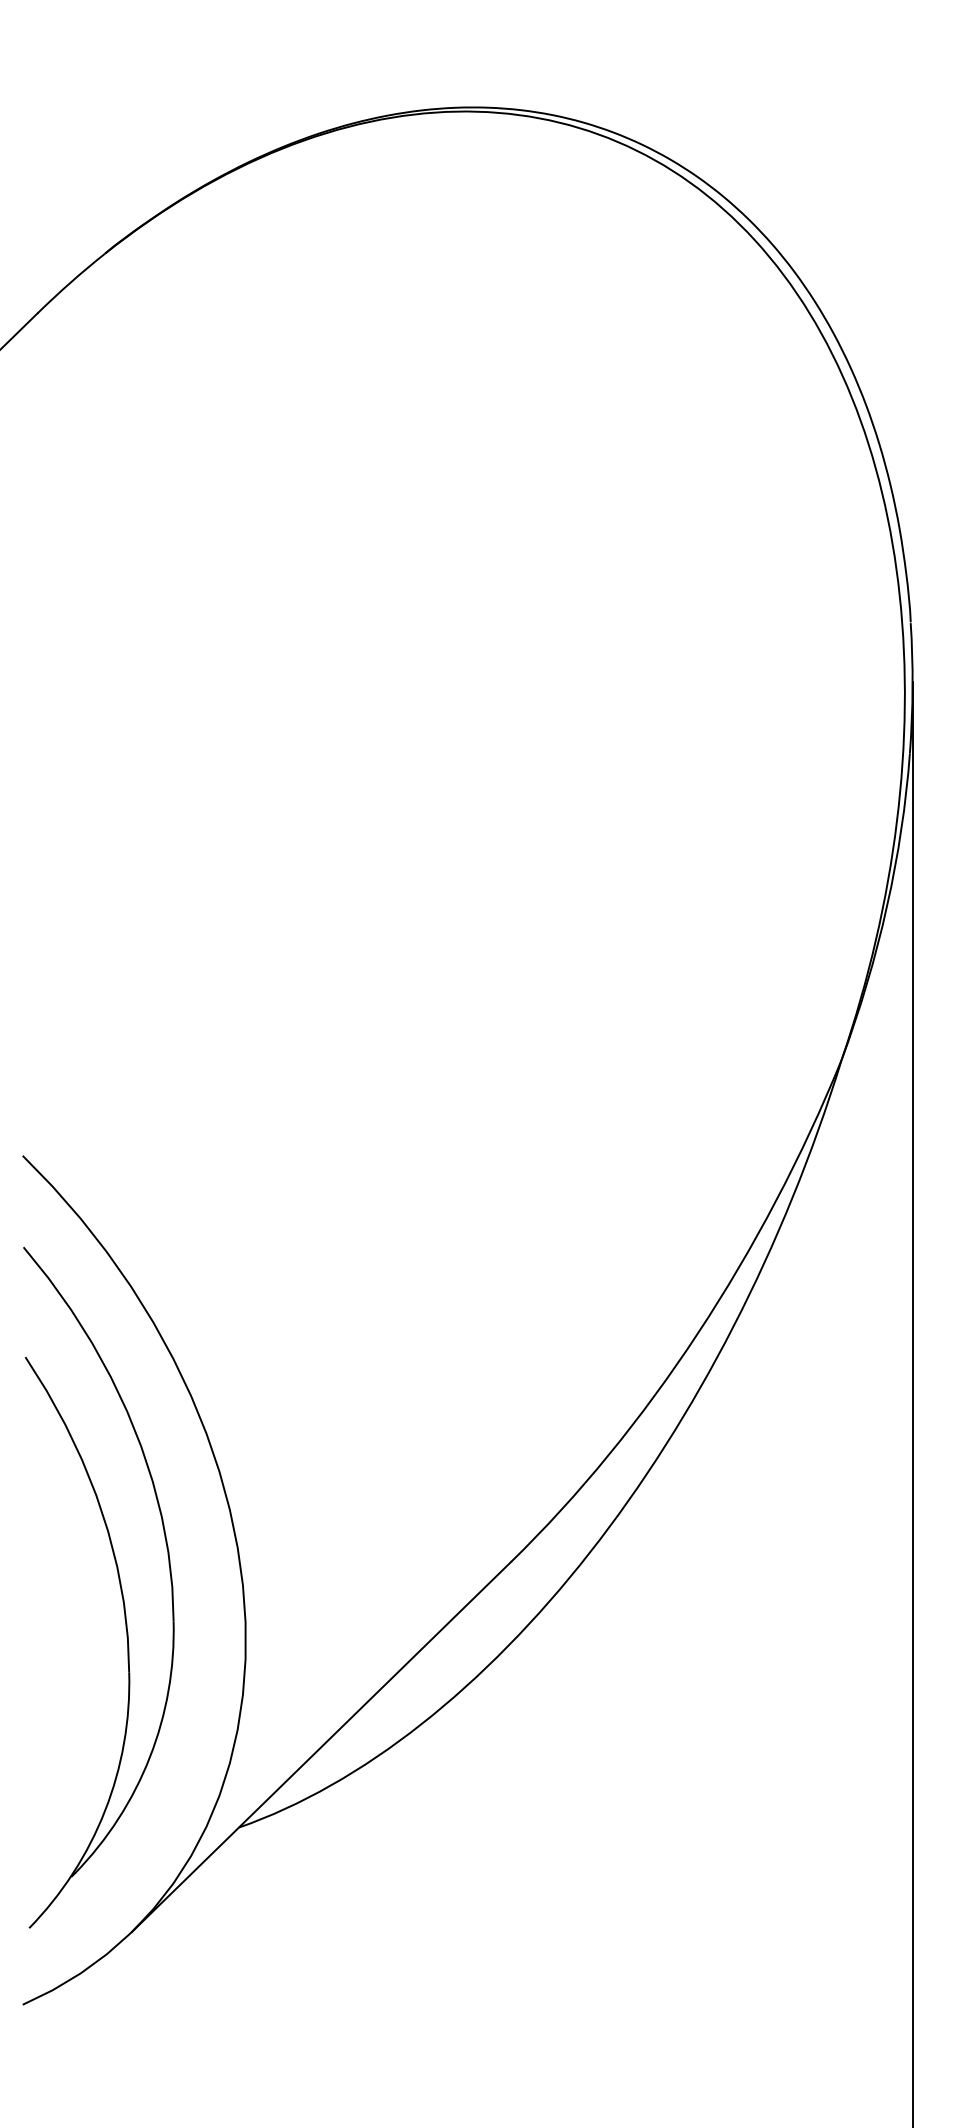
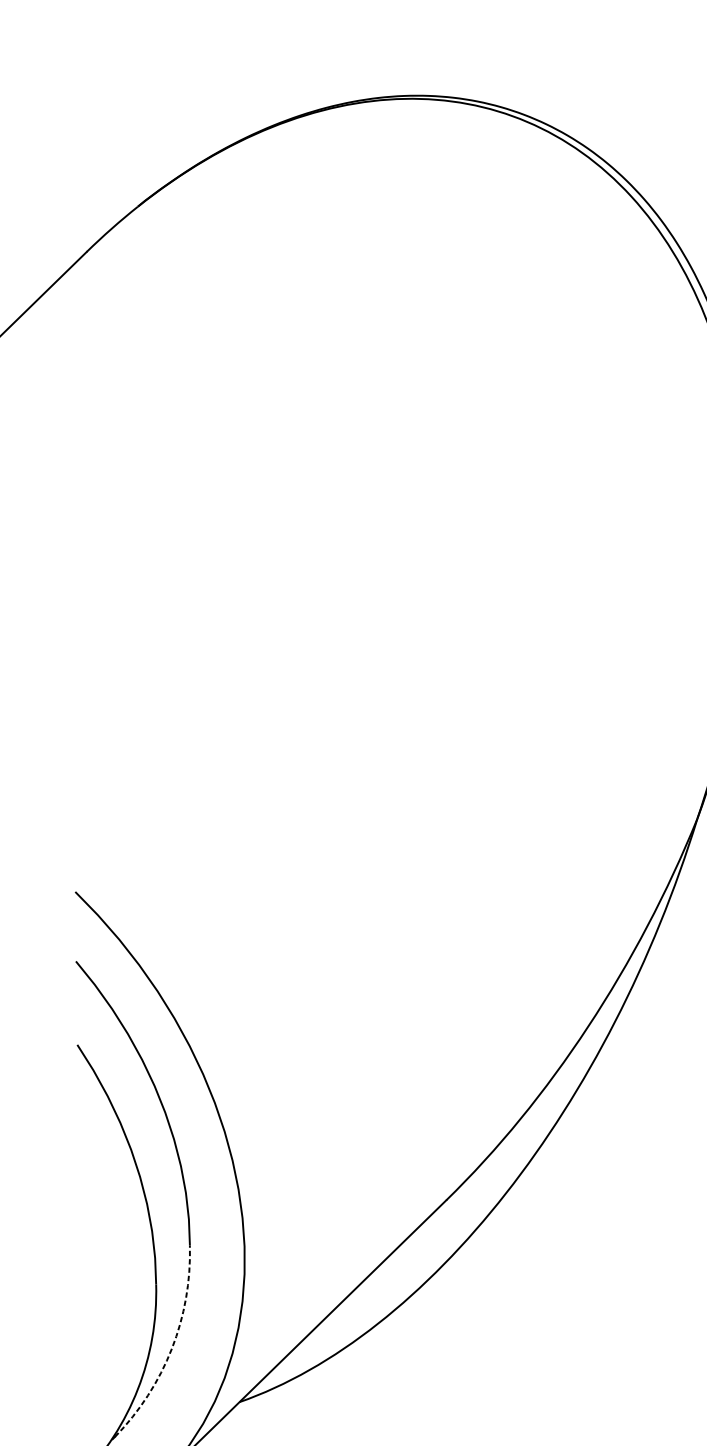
arc: (149, 1757) -> (171, 1348), solid -> dashed

